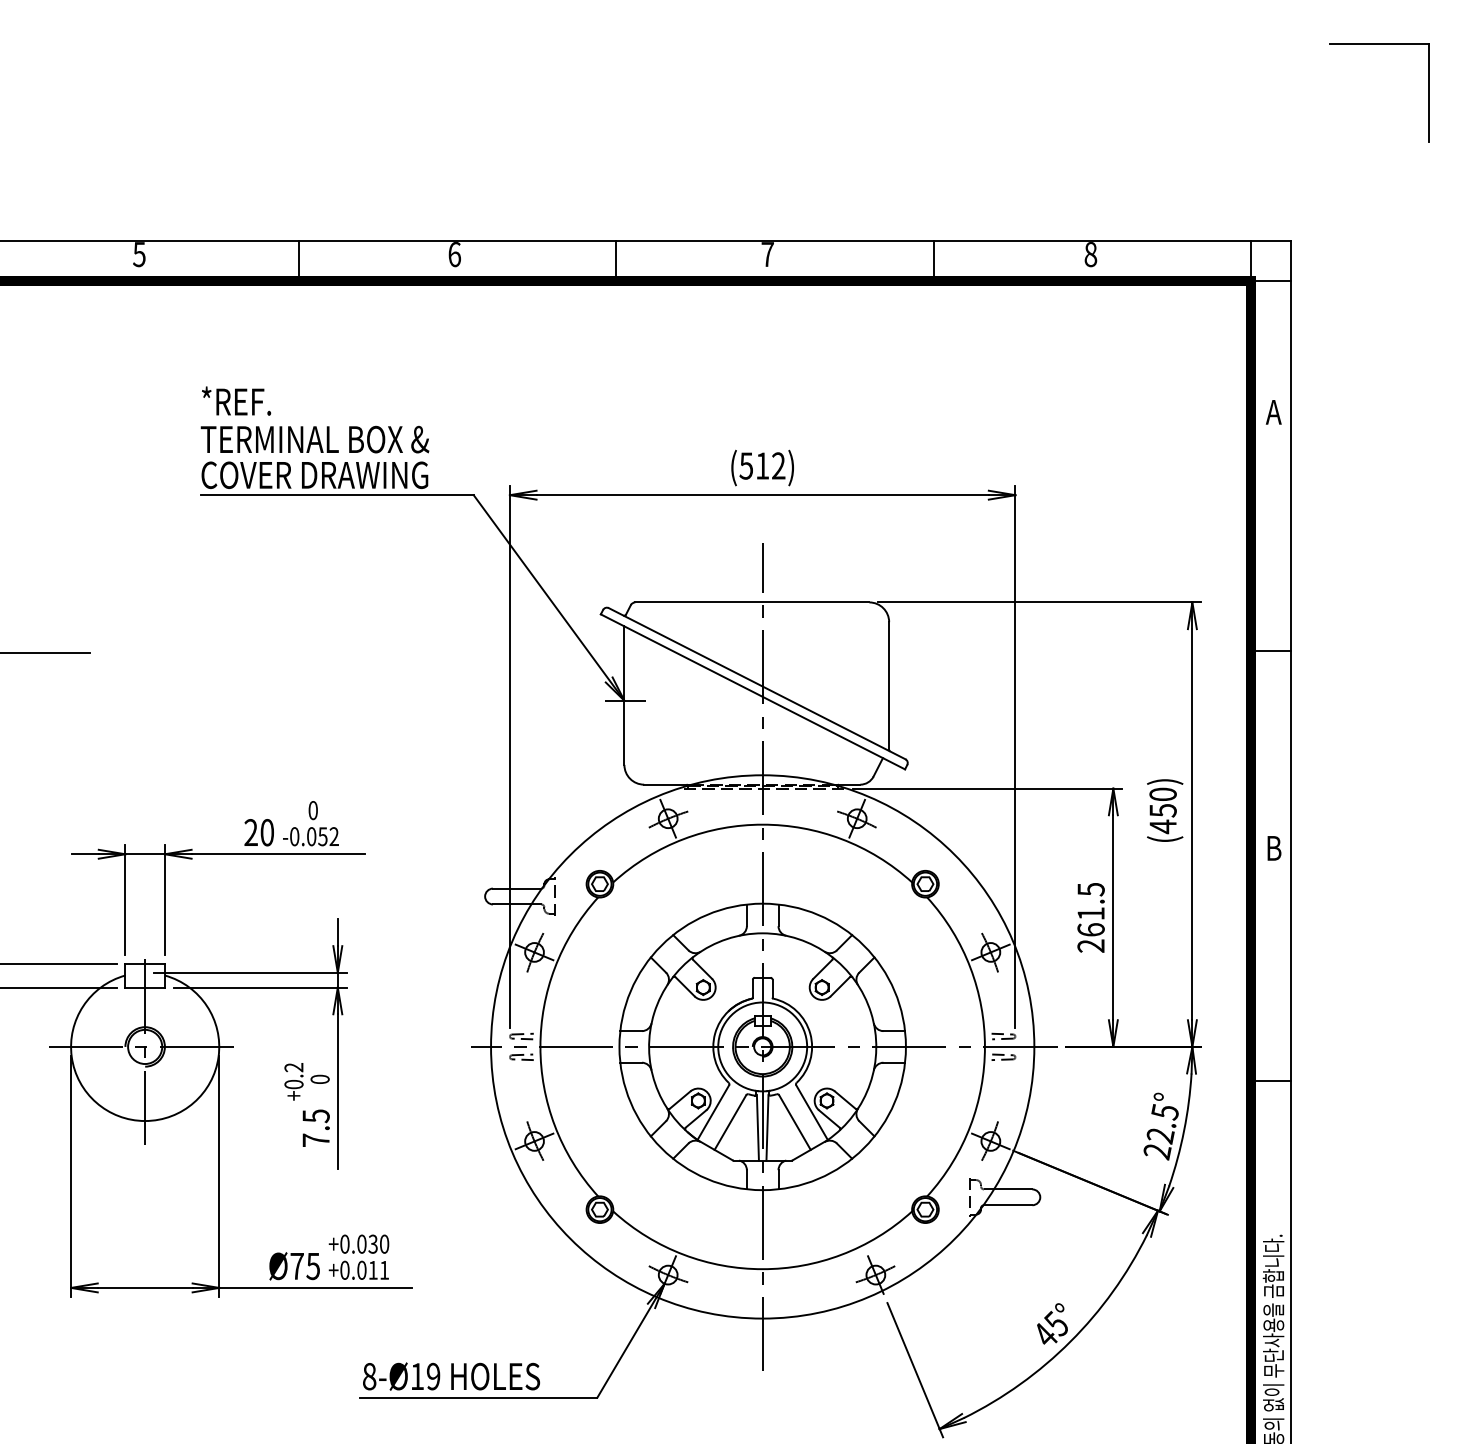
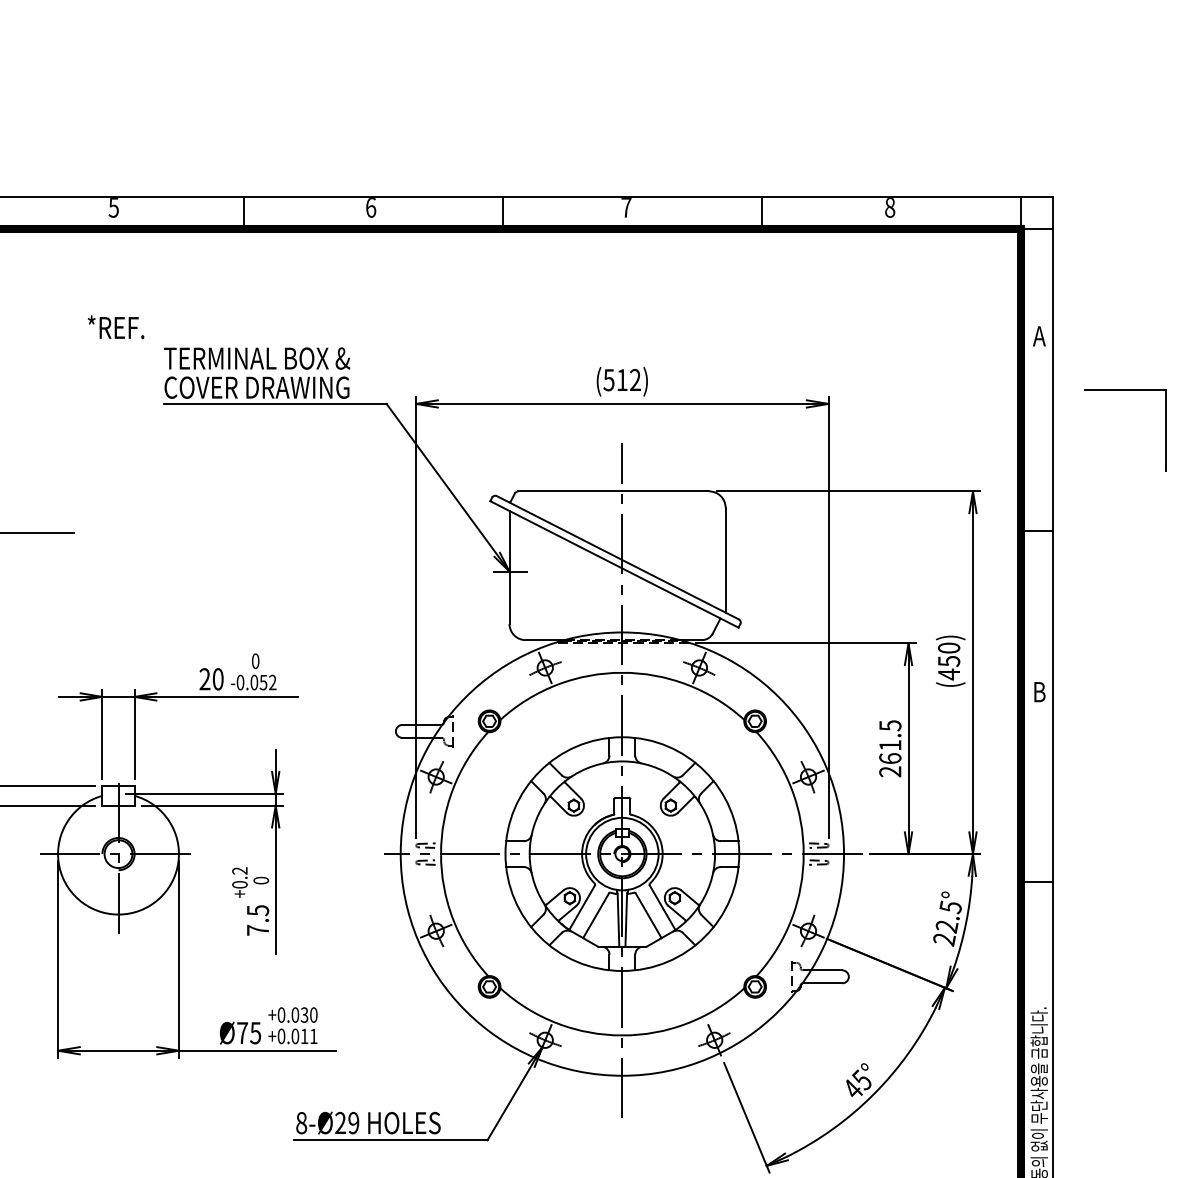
part: (1379, 43) -> (1125, 390), moved
text: (237, 401) -> (116, 327), moved
text: (417, 1375) -> (340, 1122), 8-Ø19 -> 8-Ø29

